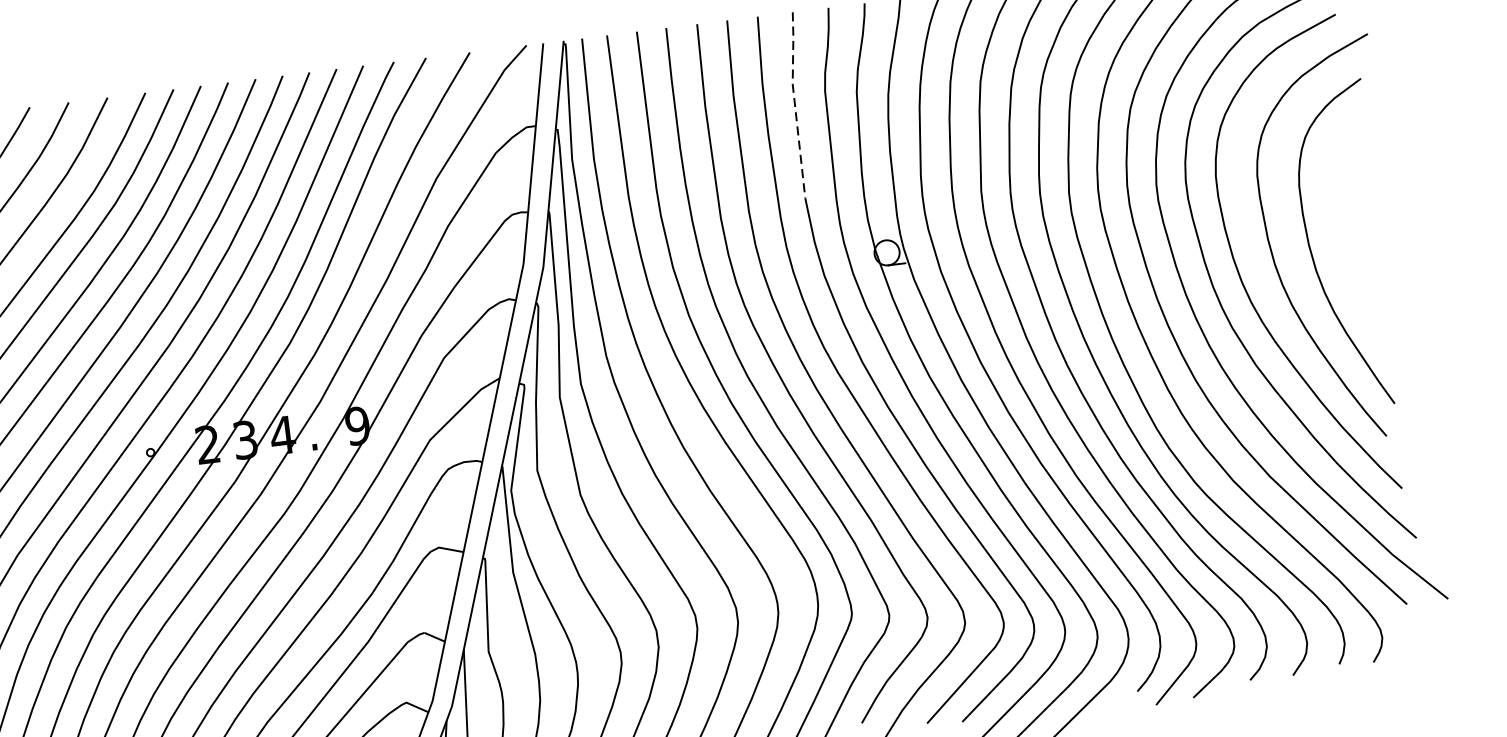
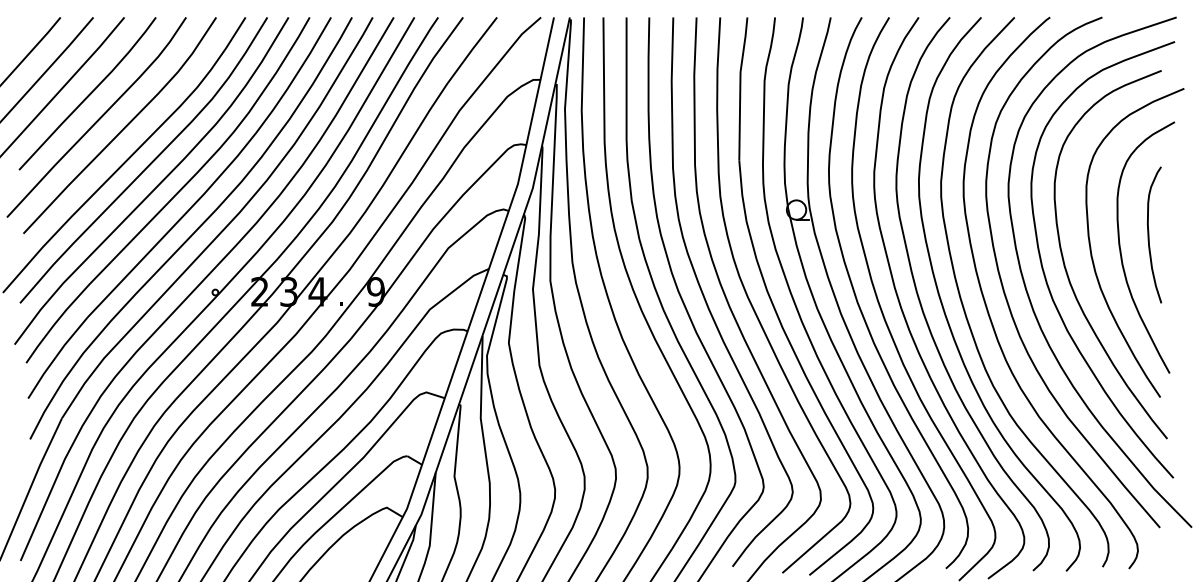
line: (795, 105) -> (740, 88), dashed -> solid
curve: (1346, 227) -> (1149, 234), added

